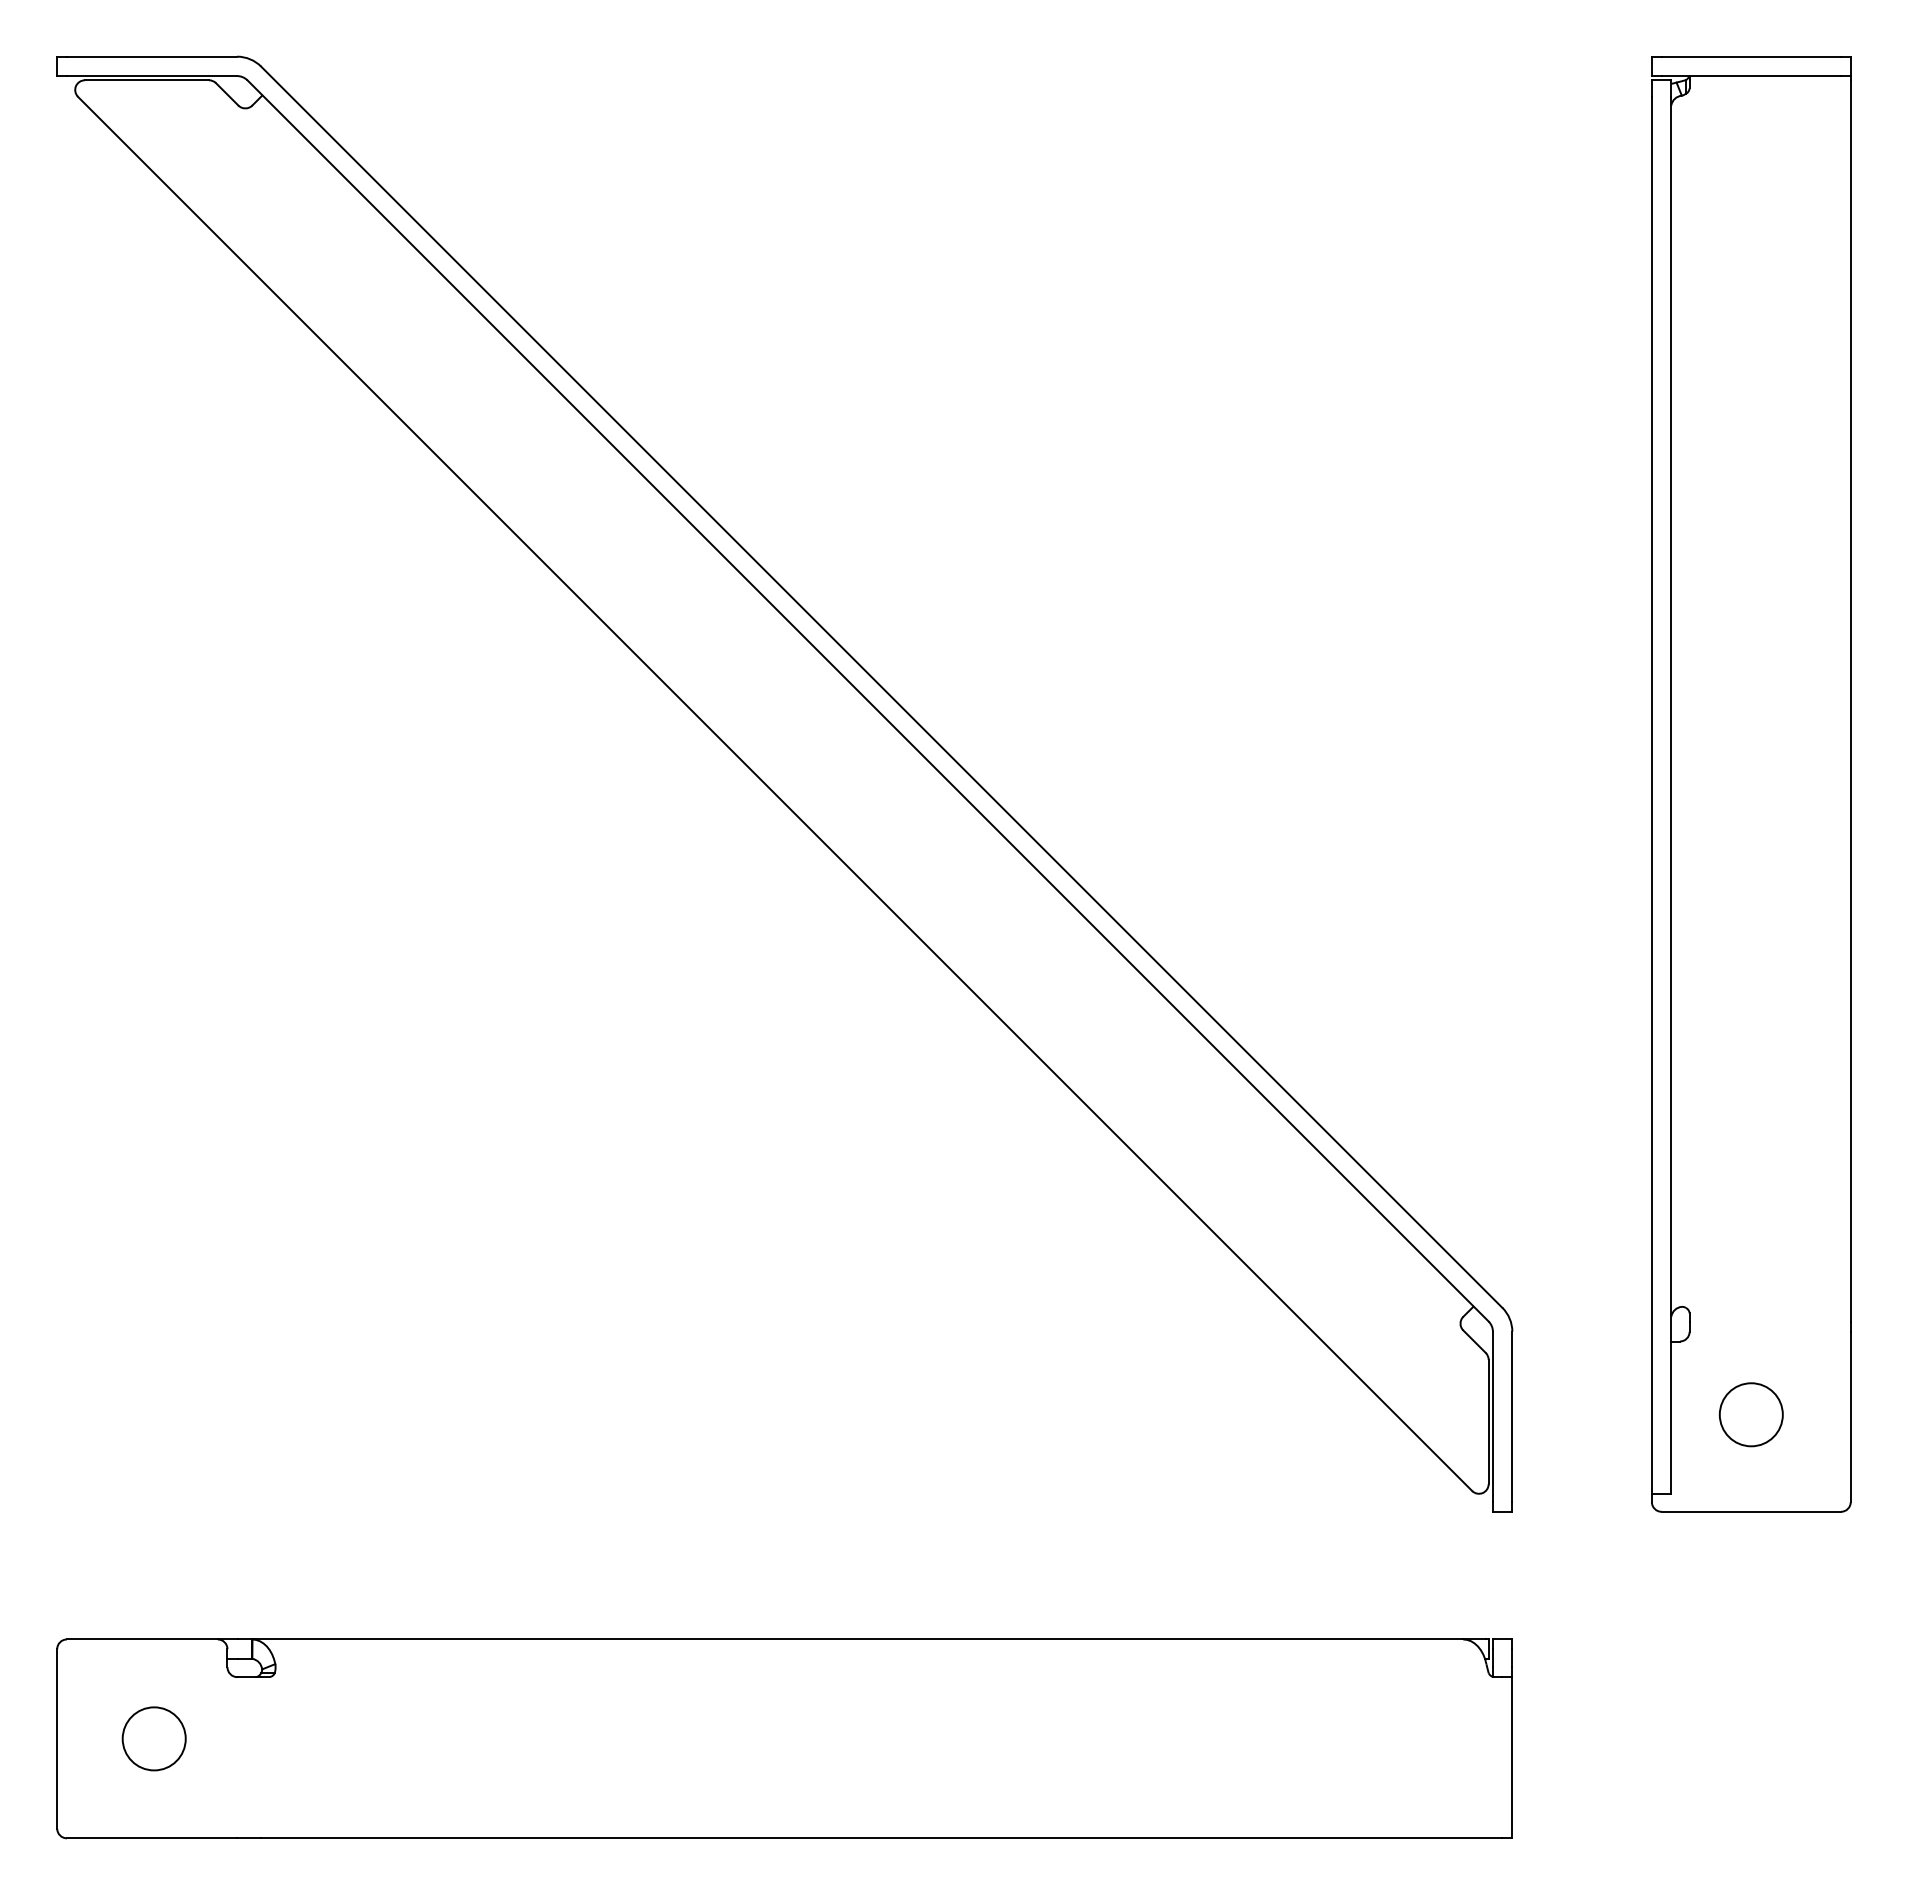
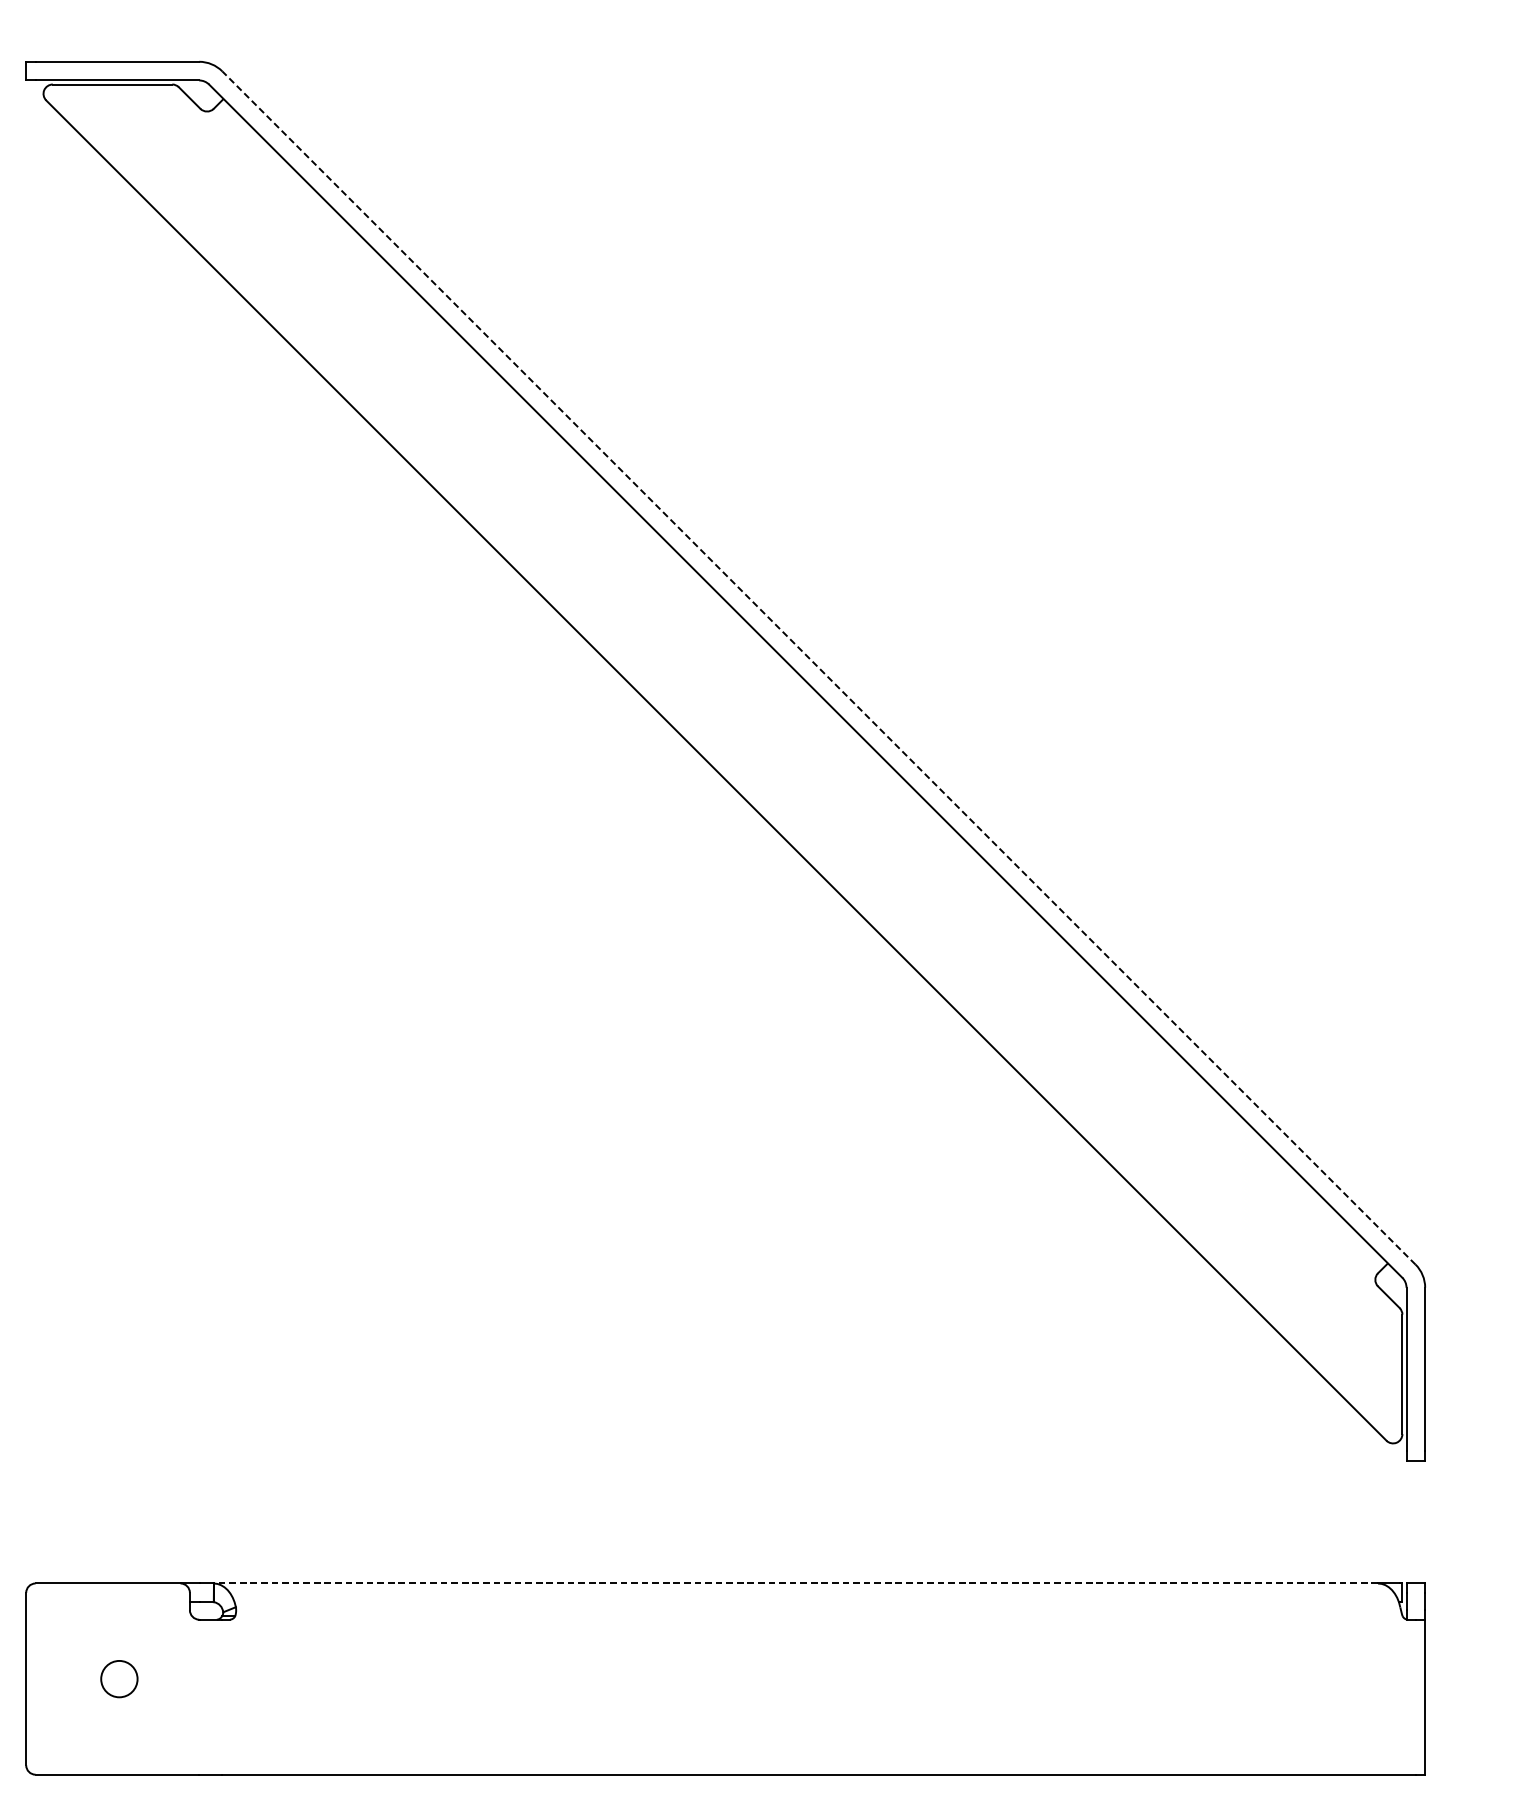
line: (881, 687) -> (818, 668), solid -> dashed
line: (857, 1639) -> (795, 1583), solid -> dashed
circle: (153, 1738) -> (118, 1678), size x0.6

